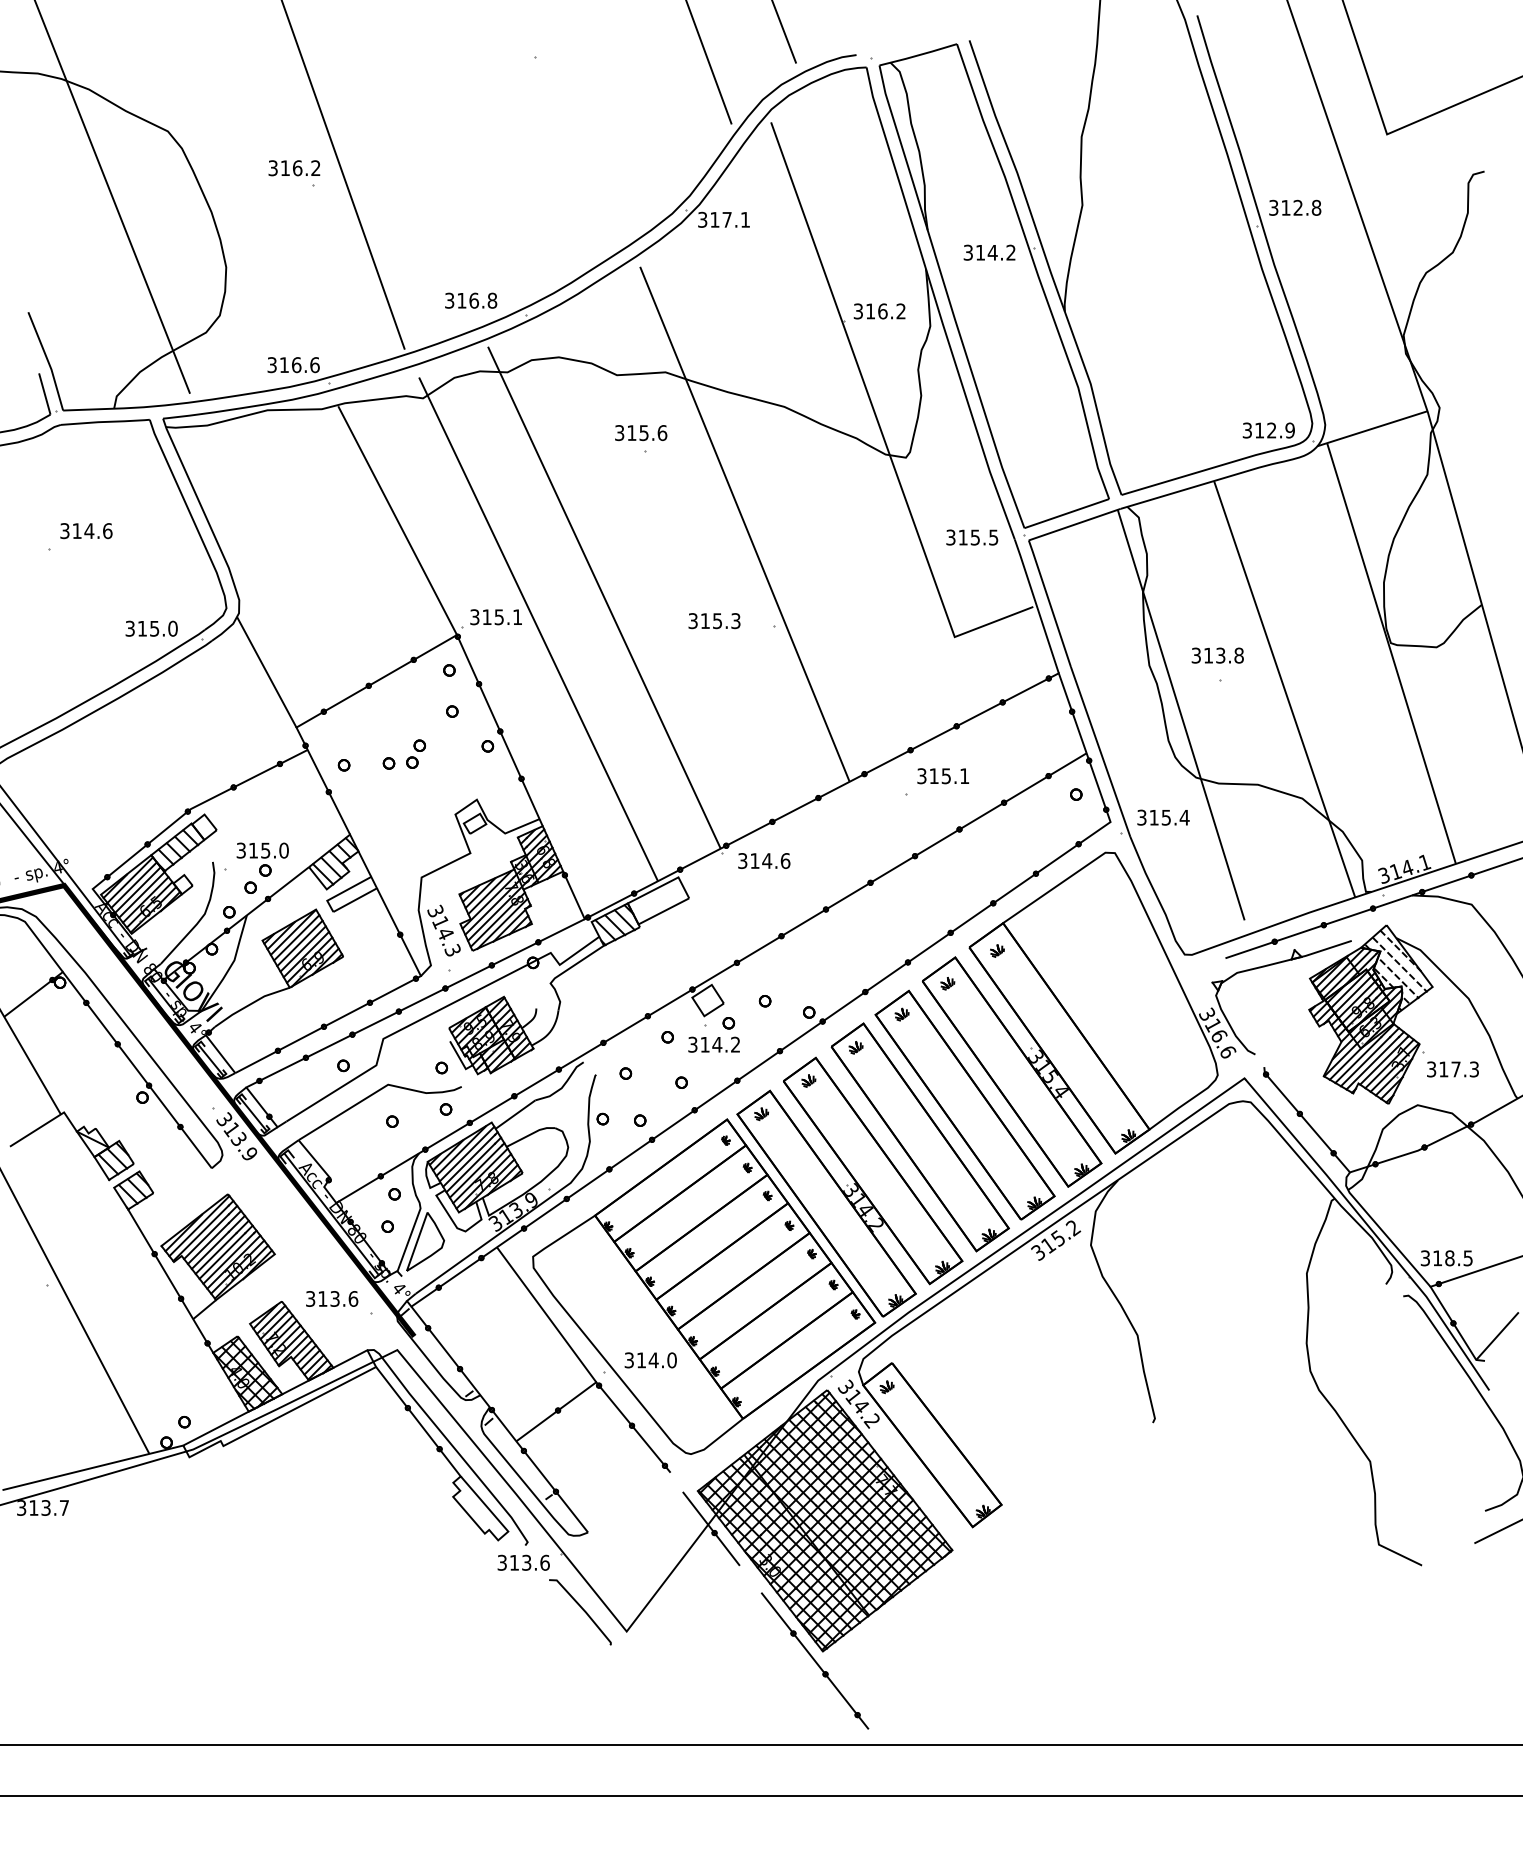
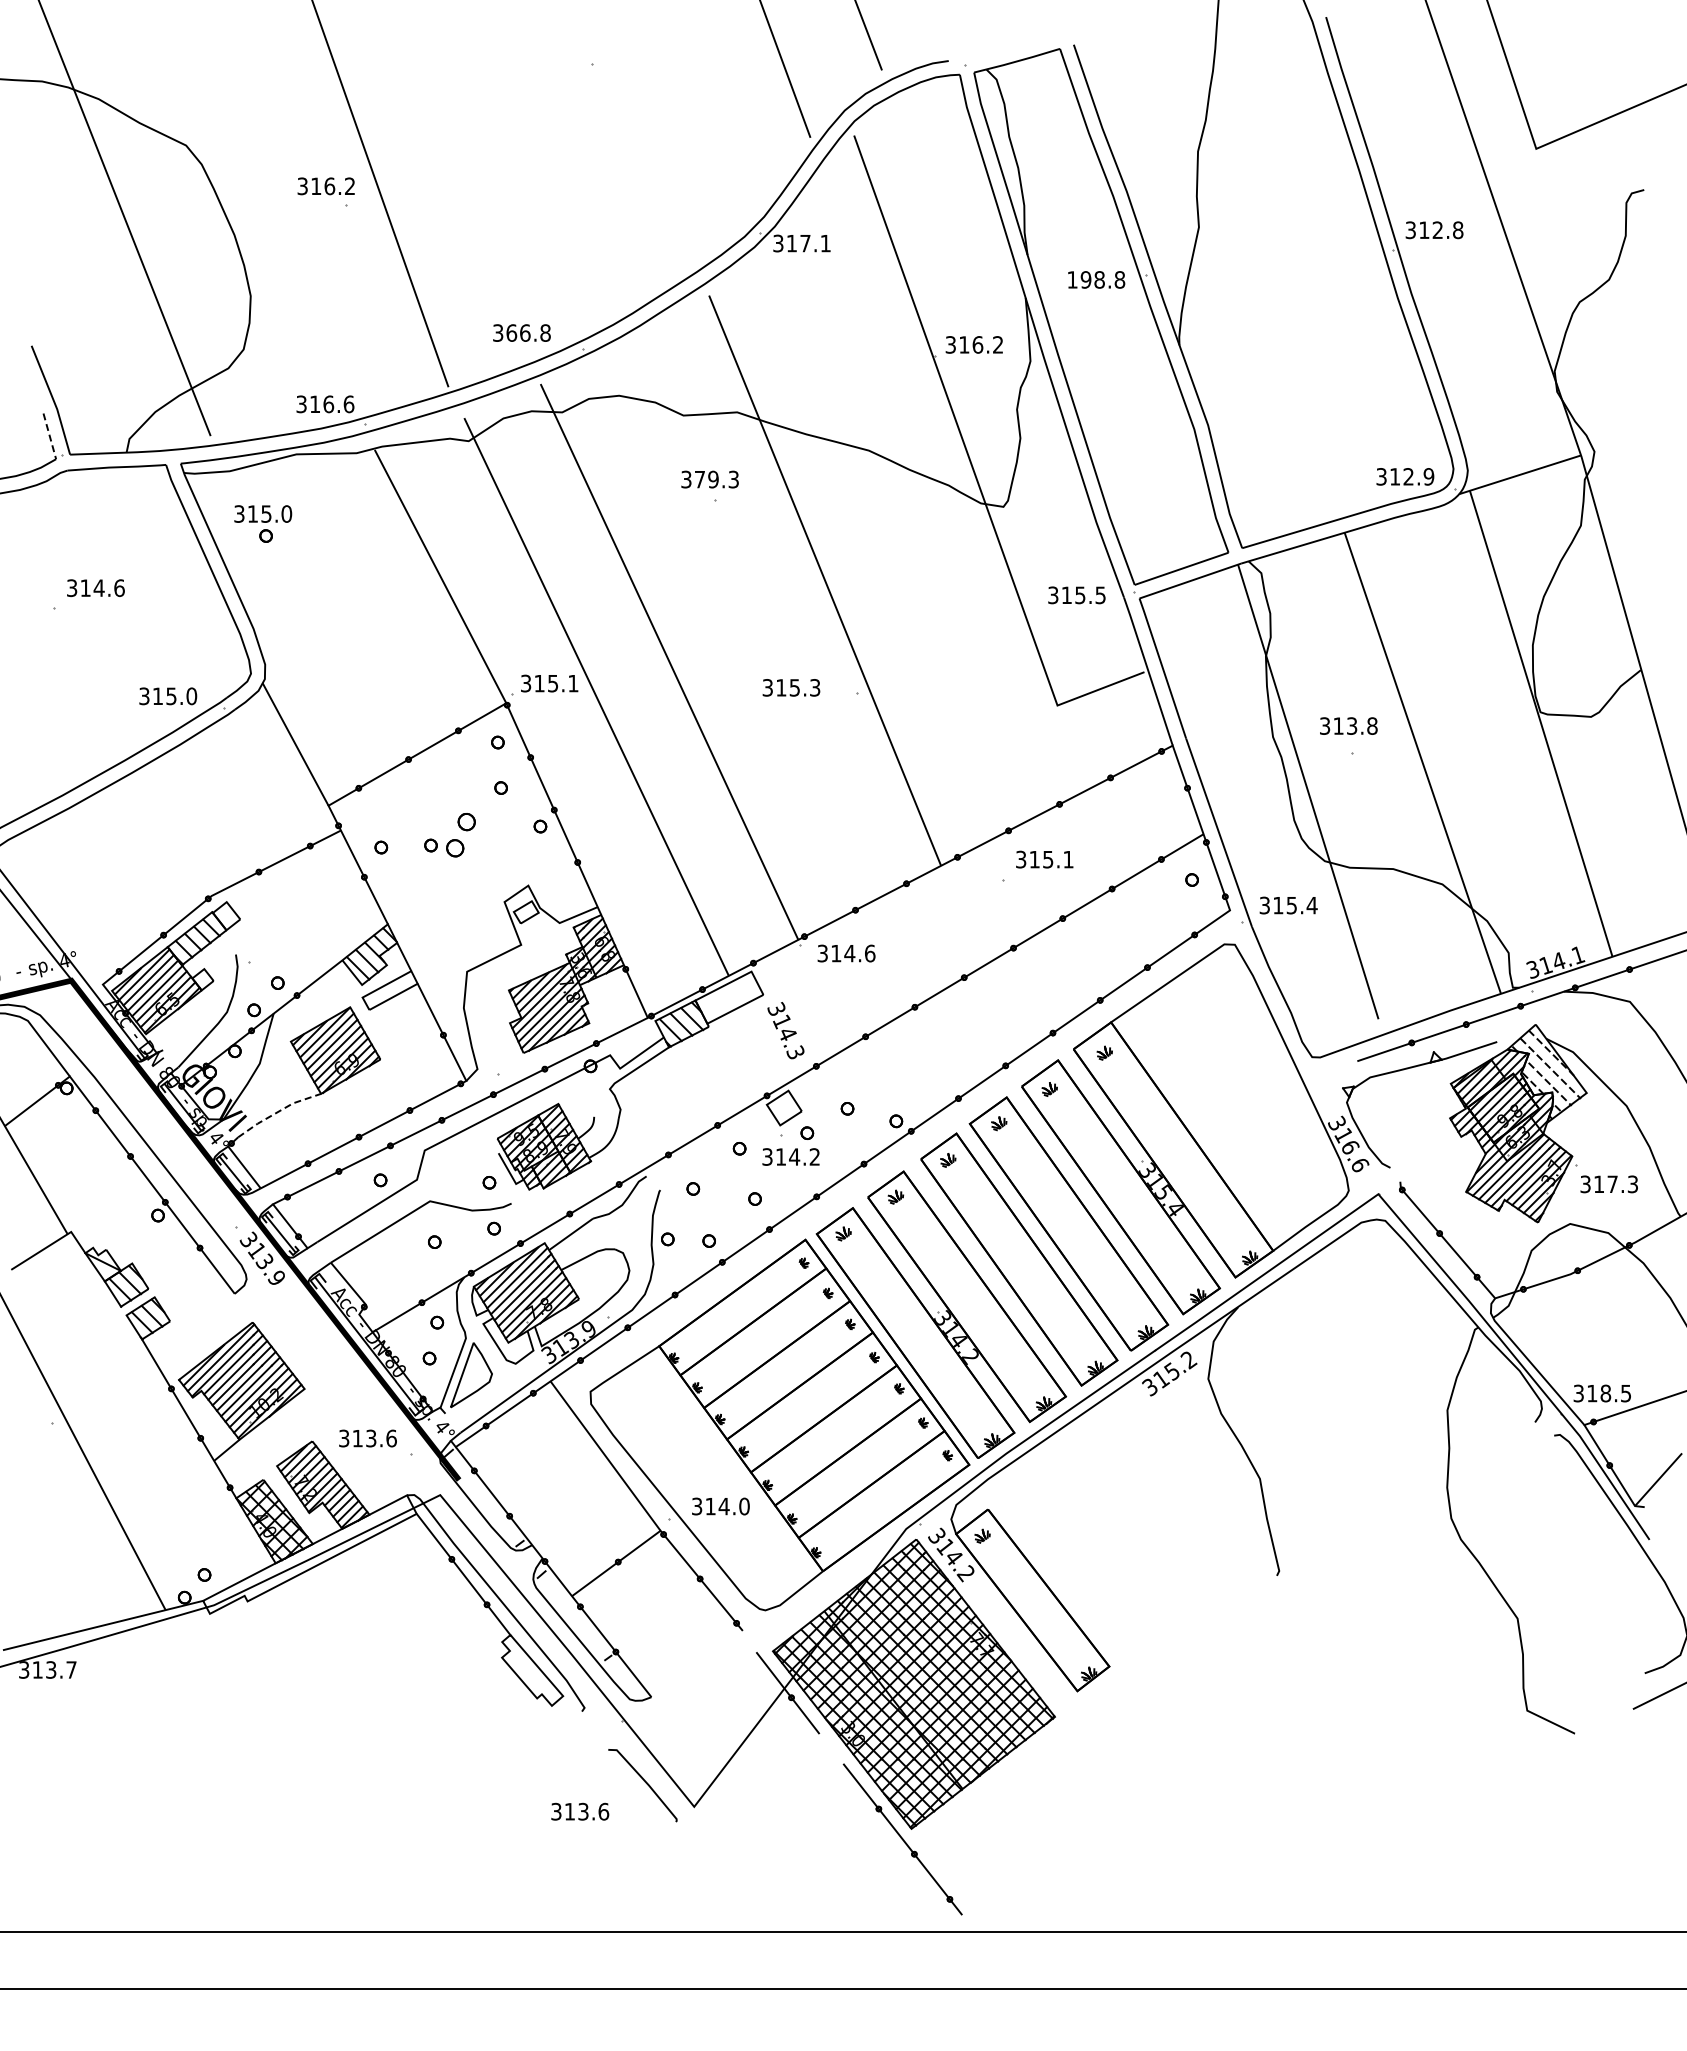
text: (989, 252) -> (1096, 279), 314.2 -> 198.8
text: (461, 300) -> (511, 332), 316.8 -> 366.8
line: (44, 394) -> (49, 436), solid -> dashed
text: (647, 432) -> (717, 479), 315.6 -> 379.3
part: (415, 754) -> (460, 835), size x1.4
part: (263, 859) -> (263, 523), moved
text: (443, 930) -> (785, 1030), moved
line: (250, 1004) -> (277, 1112), solid -> dashed
text: (524, 1562) -> (580, 1811), moved

